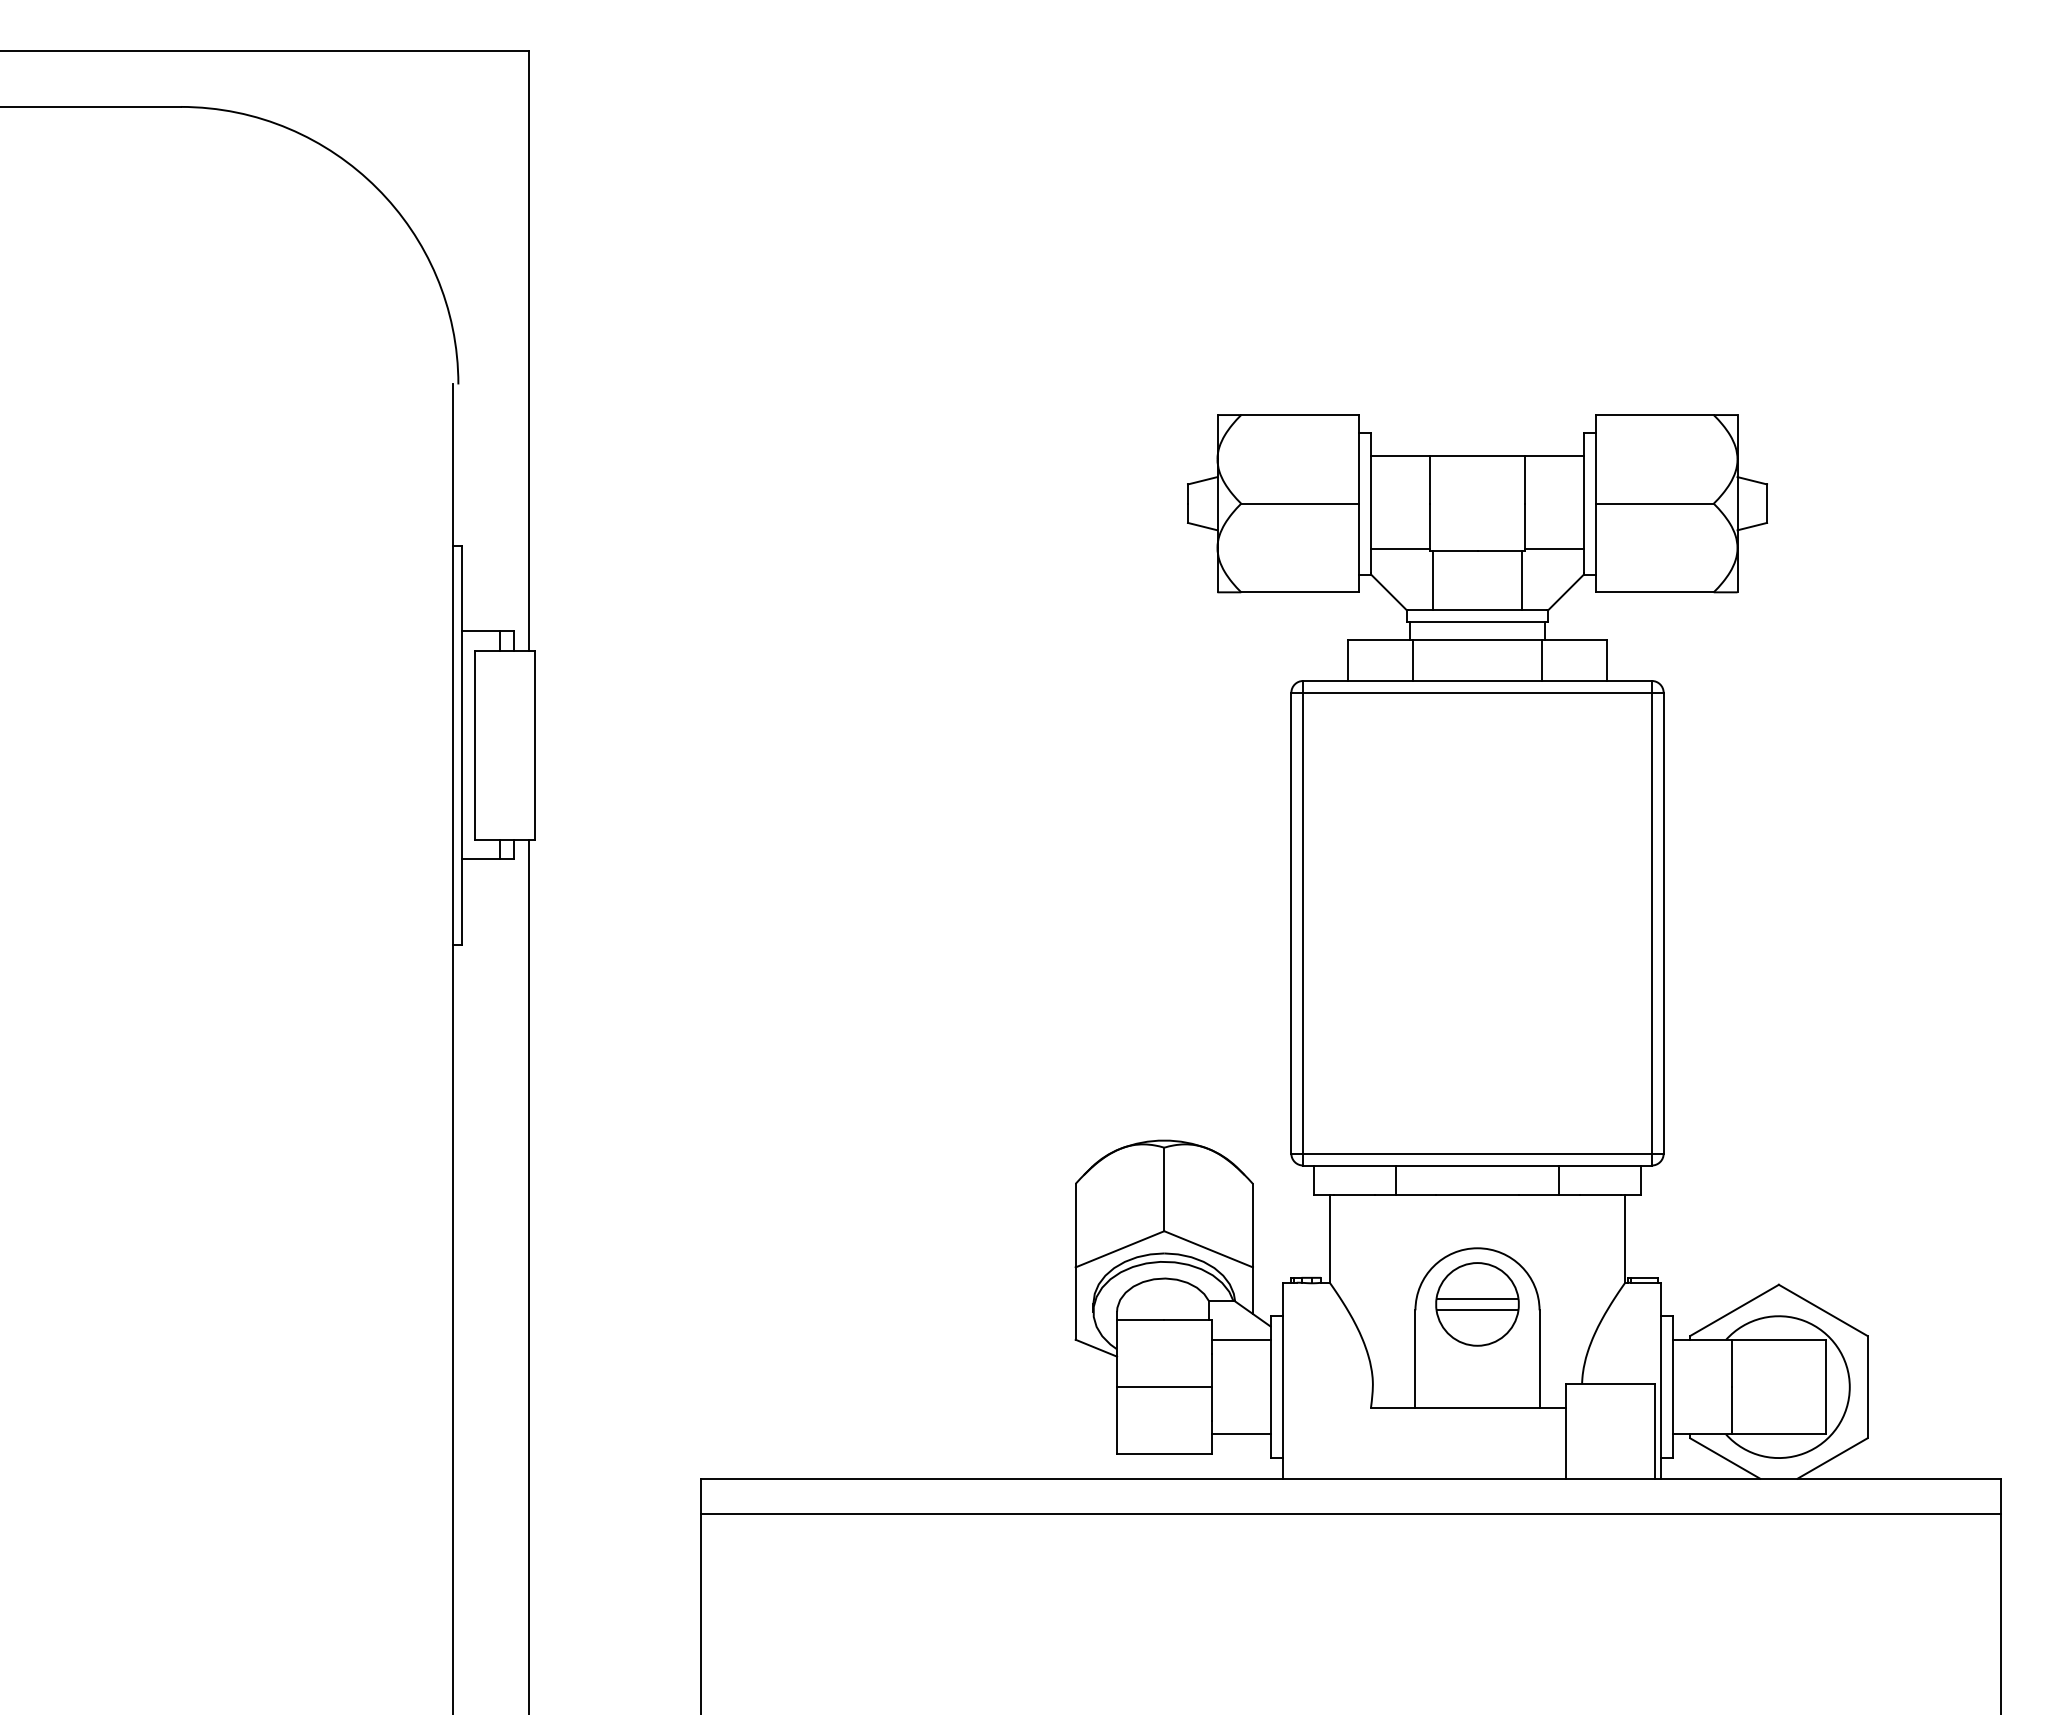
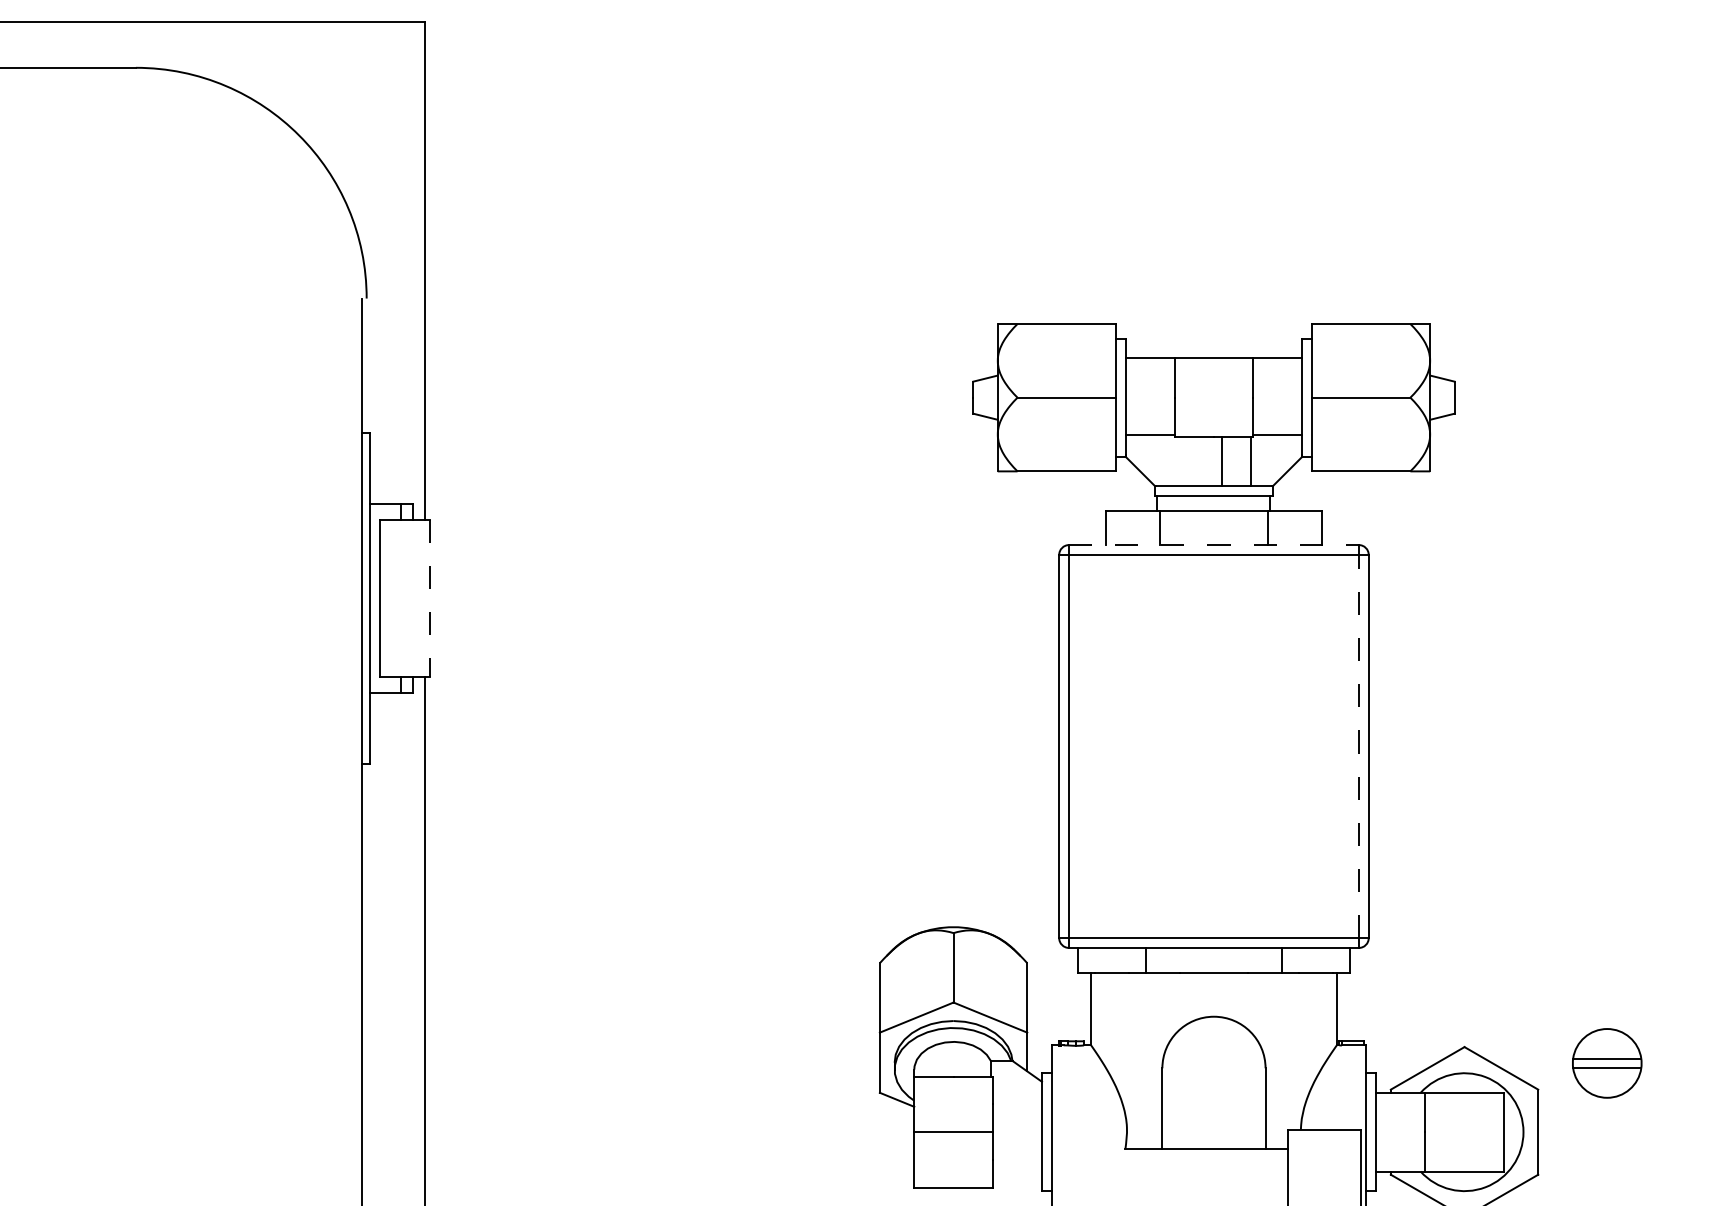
line: (1432, 580) -> (1221, 461), moved
line: (1478, 680) -> (1214, 544), solid -> dashed
line: (534, 745) -> (429, 598), solid -> dashed
line: (1651, 922) -> (1358, 745), solid -> dashed
part: (1477, 1304) -> (1607, 1063), moved
line: (1240, 1339) -> (1016, 1092), removed
line: (1240, 1434) -> (1016, 1171), removed

